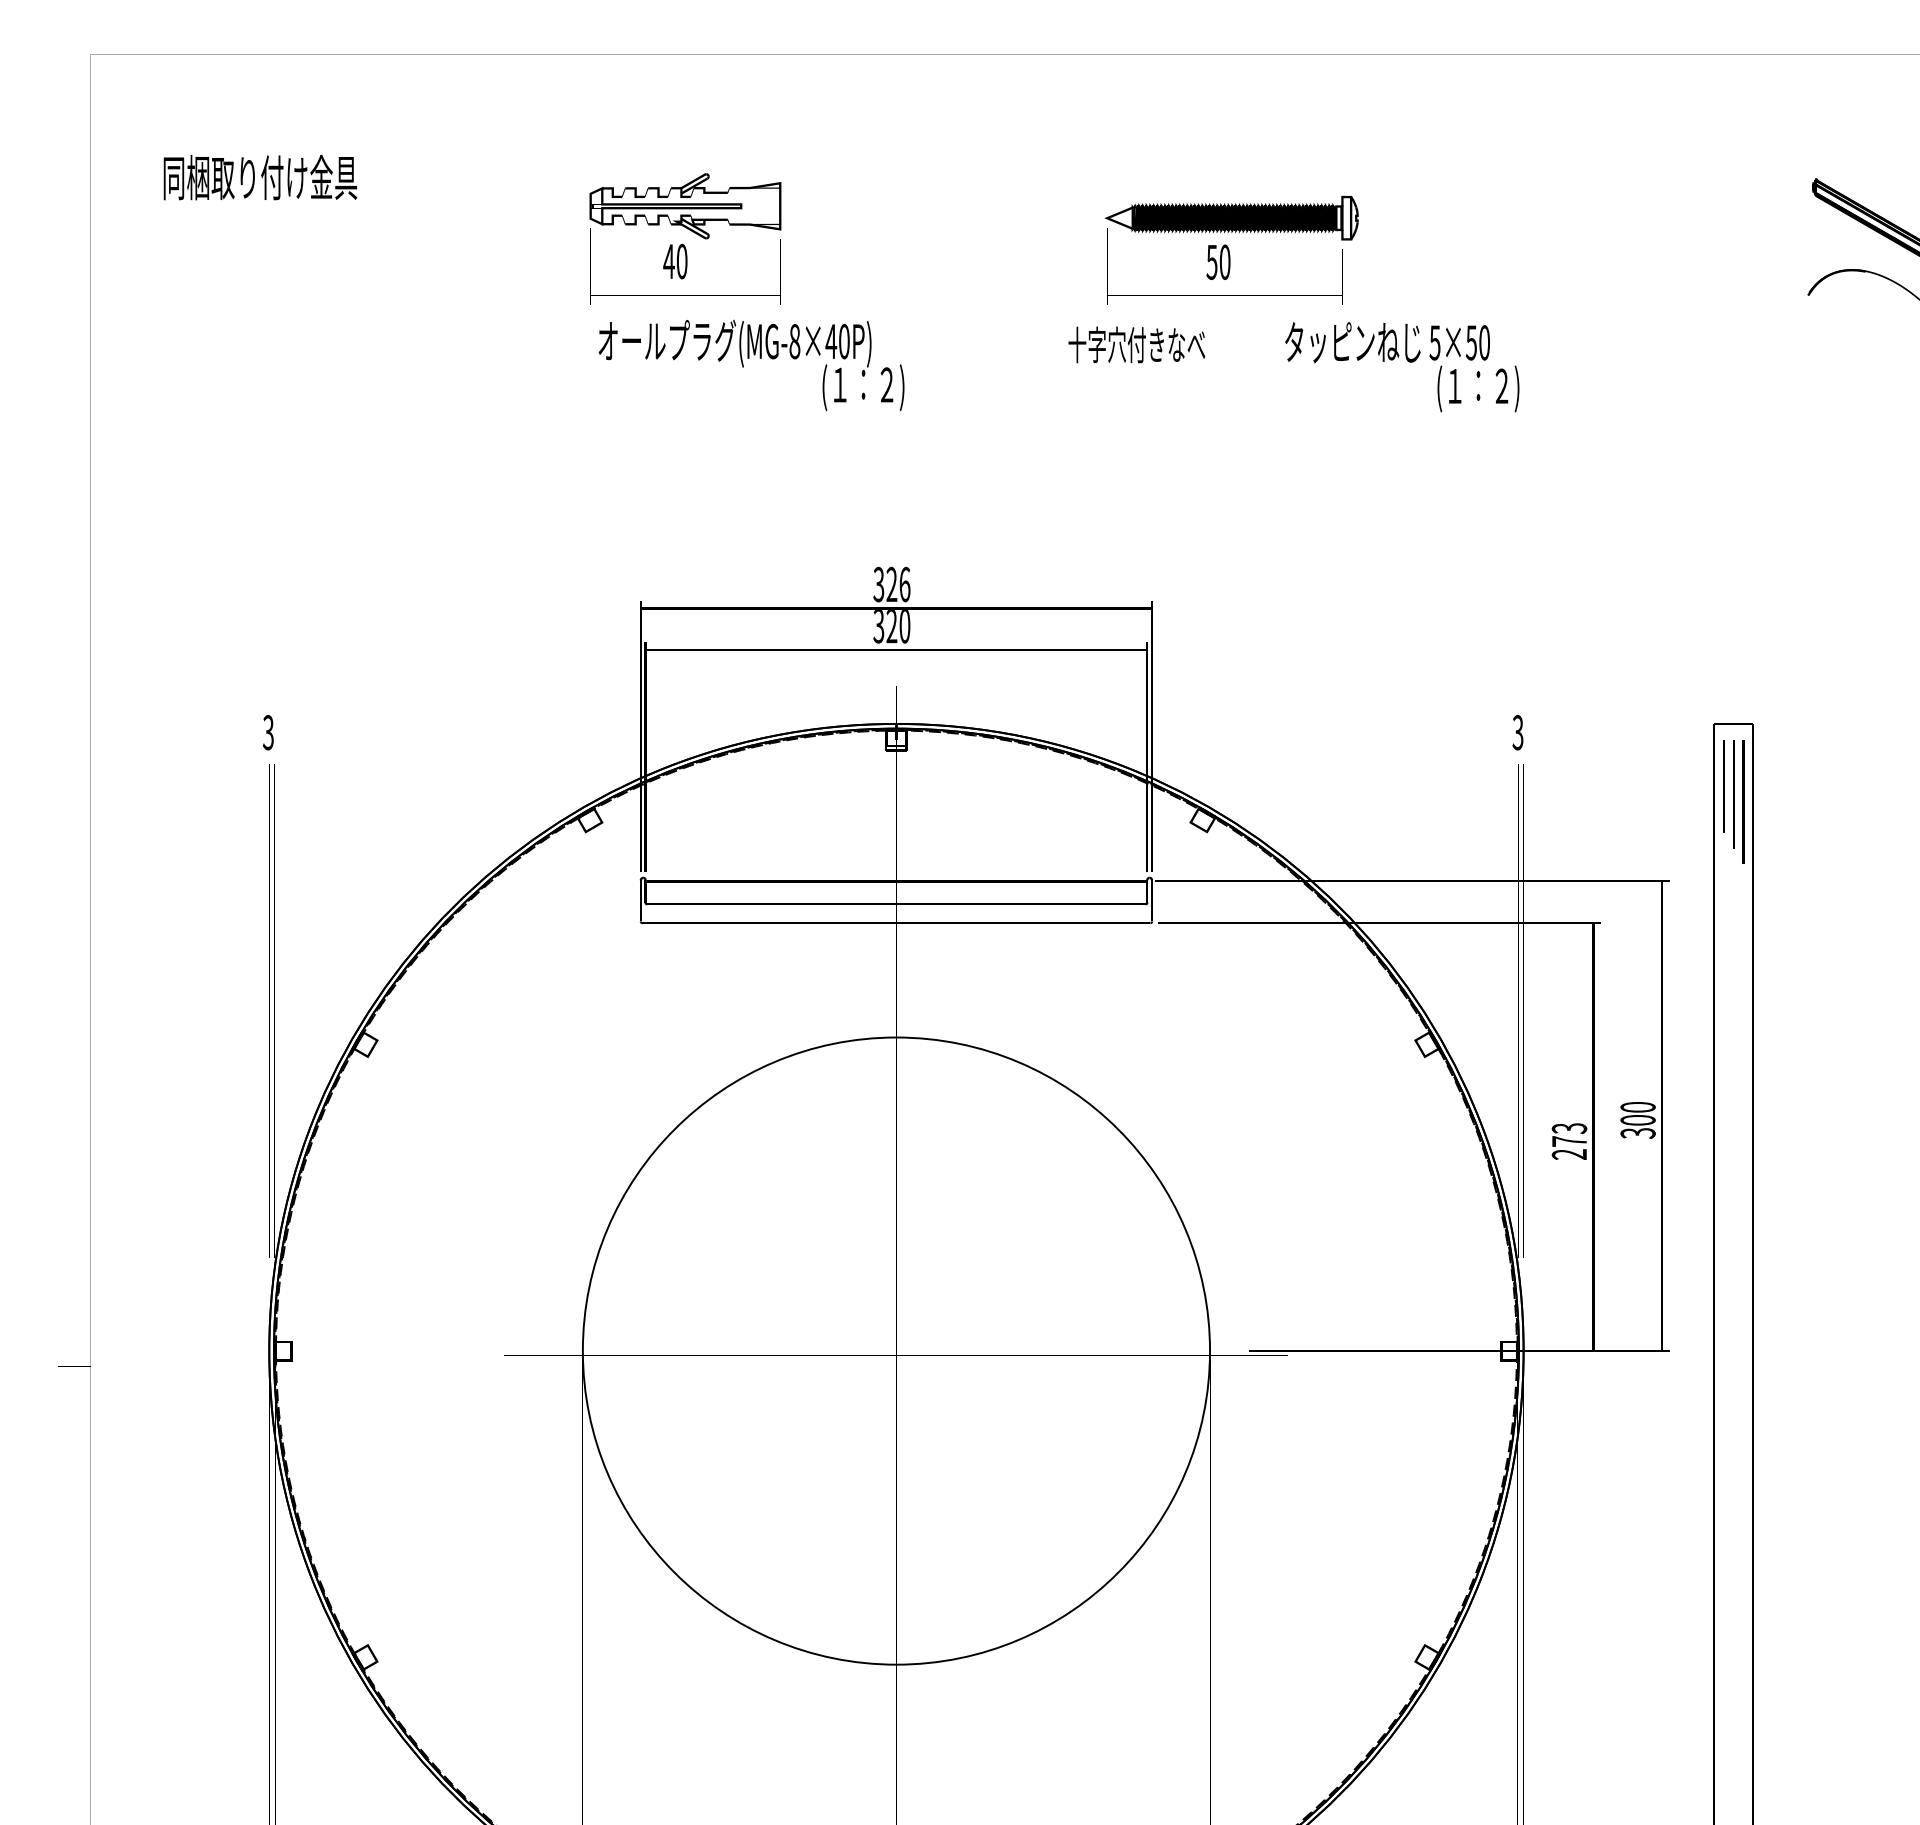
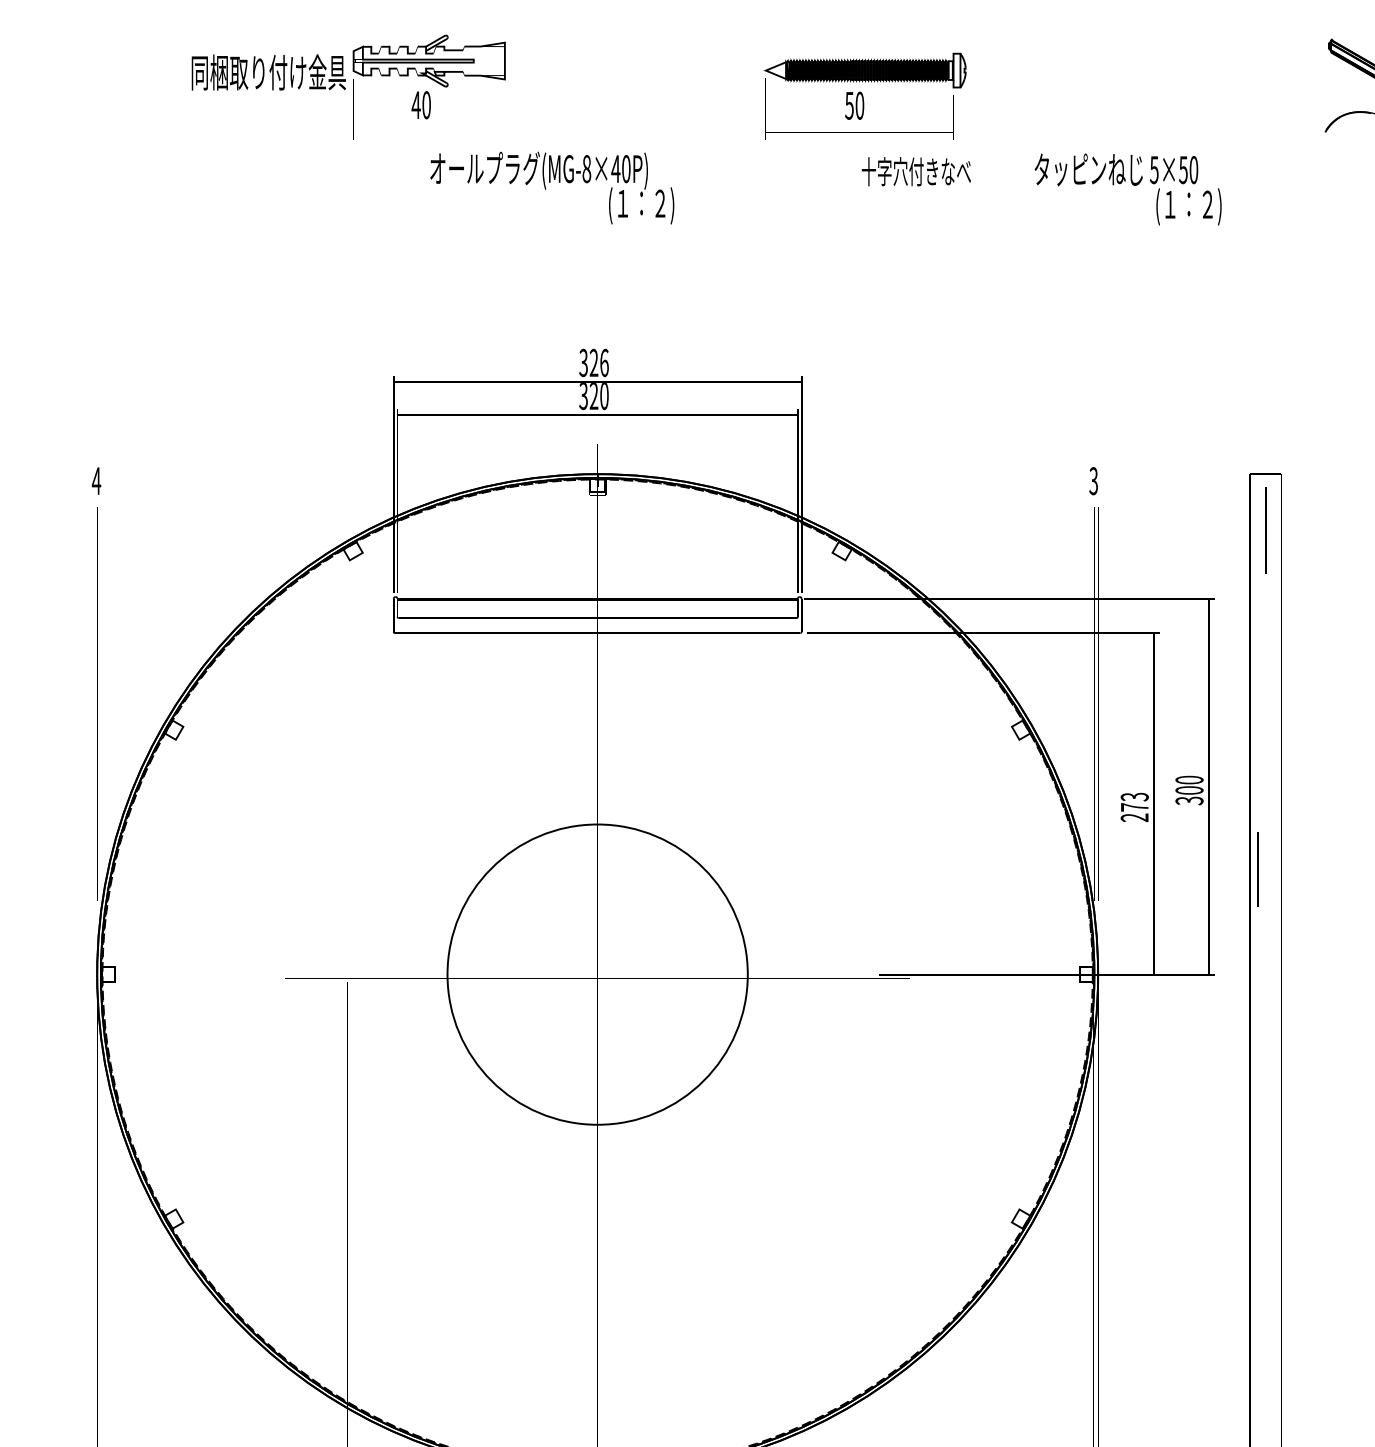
text: (260, 177) -> (268, 72), moved
text: (751, 365) -> (552, 188), moved
text: (1293, 367) -> (1041, 189), moved
text: (268, 732) -> (96, 481), 3 -> 4
line: (1723, 786) -> (1257, 869), moved
line: (1743, 801) -> (1273, 536), removed
circle: (896, 1350) -> (597, 974), size x0.6

